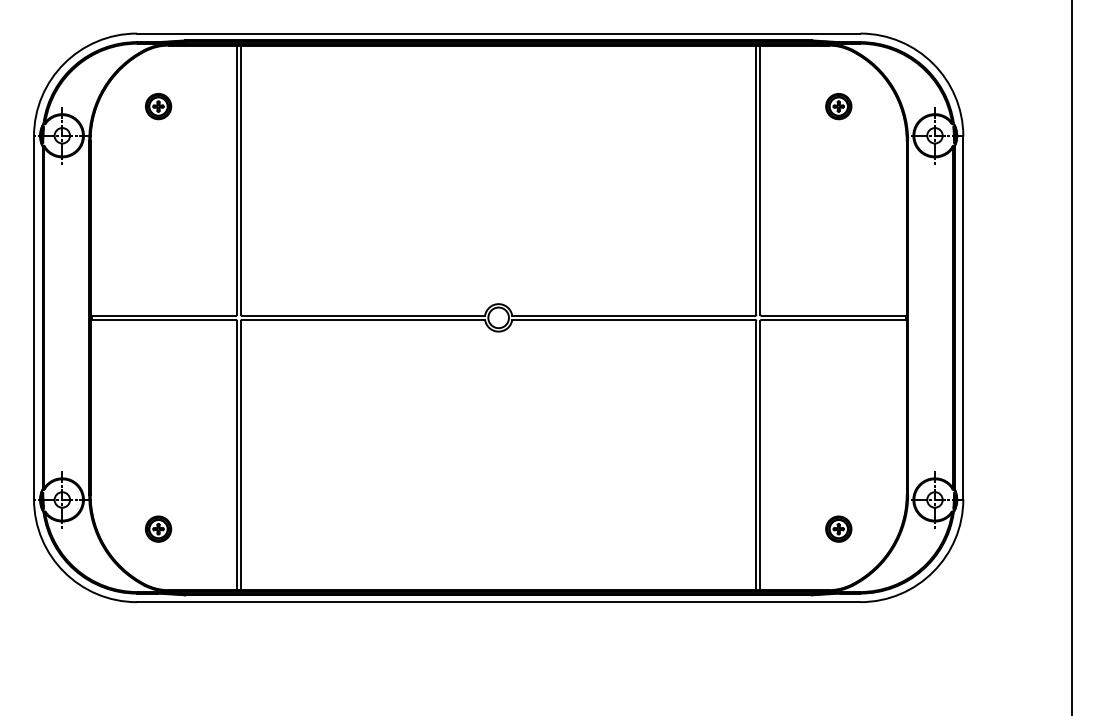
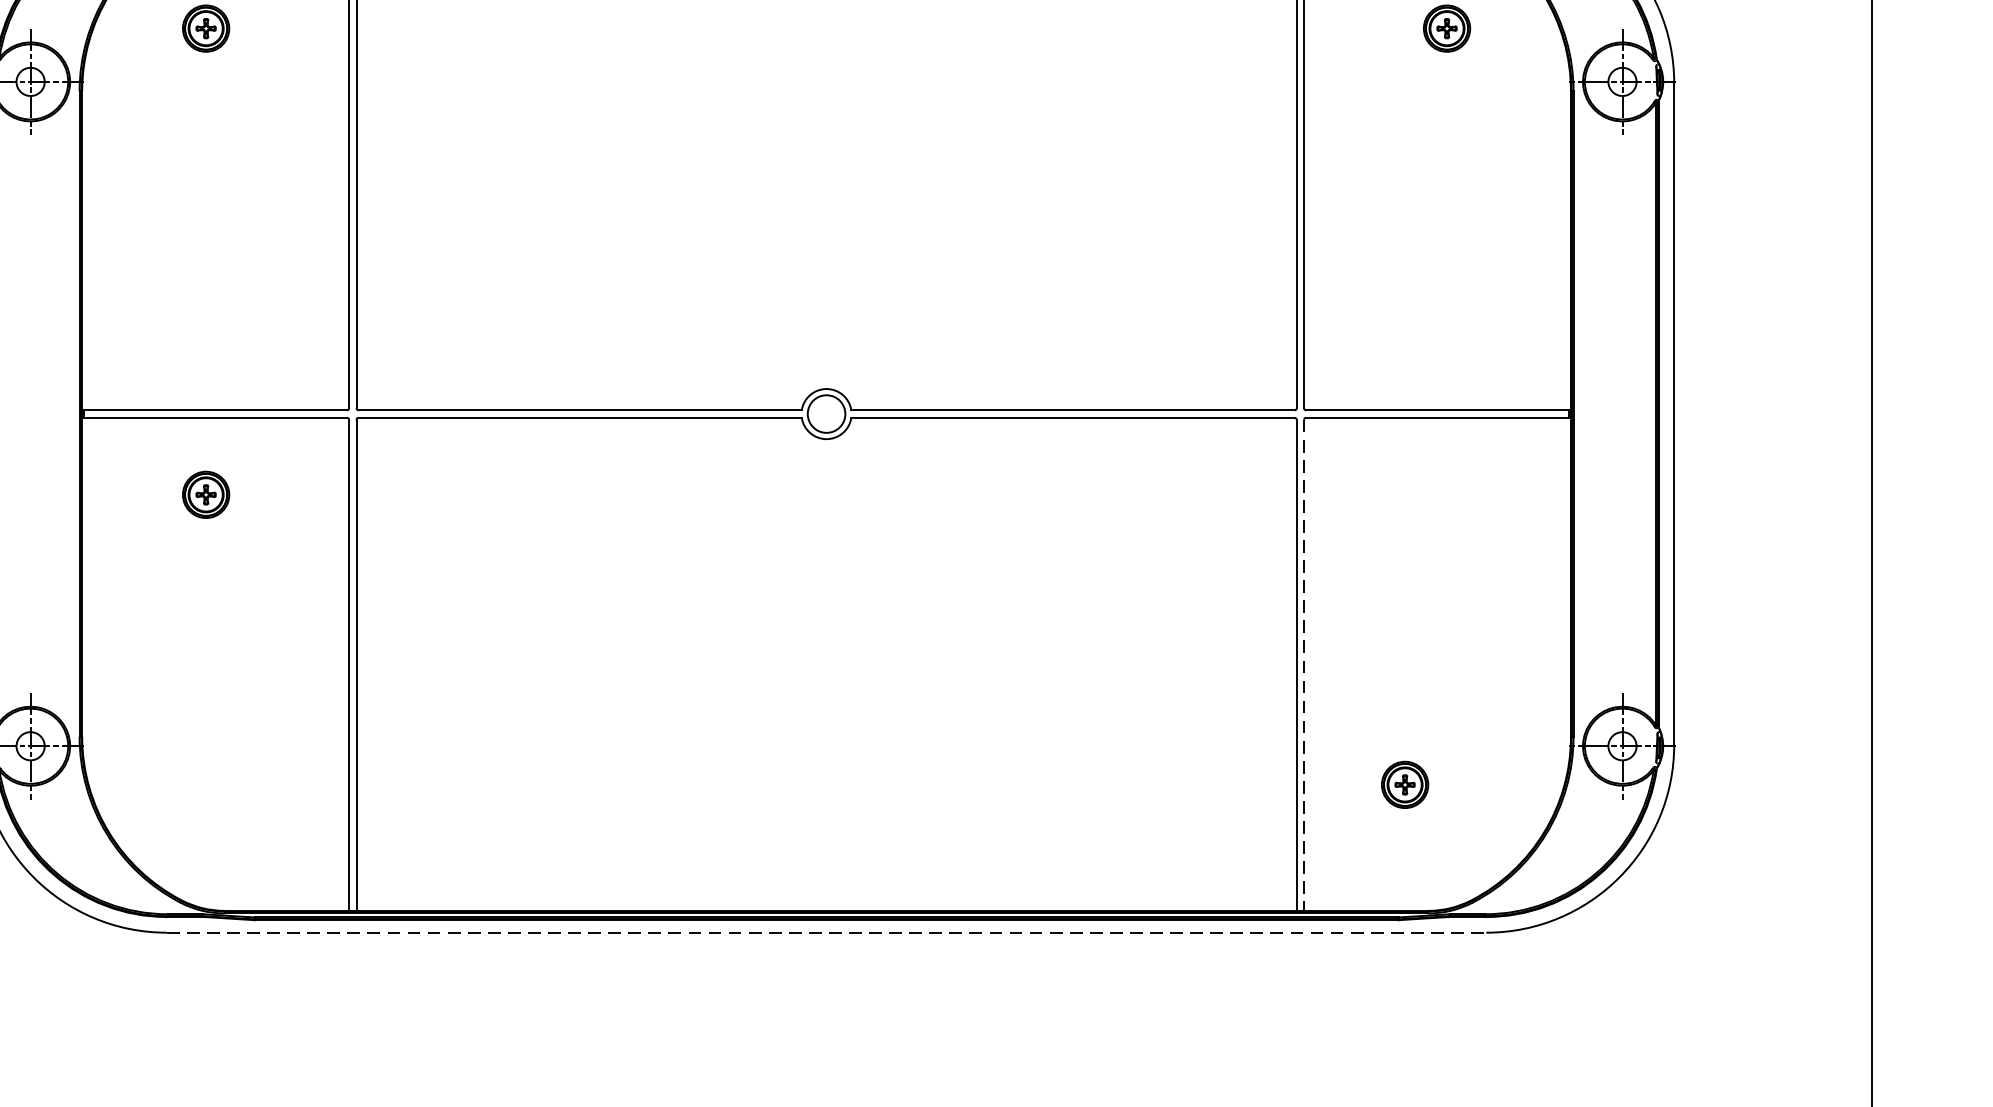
line: (760, 455) -> (1304, 665), solid -> dashed
part: (158, 528) -> (206, 493), moved
part: (838, 528) -> (1404, 783), moved
line: (498, 602) -> (826, 933), solid -> dashed

